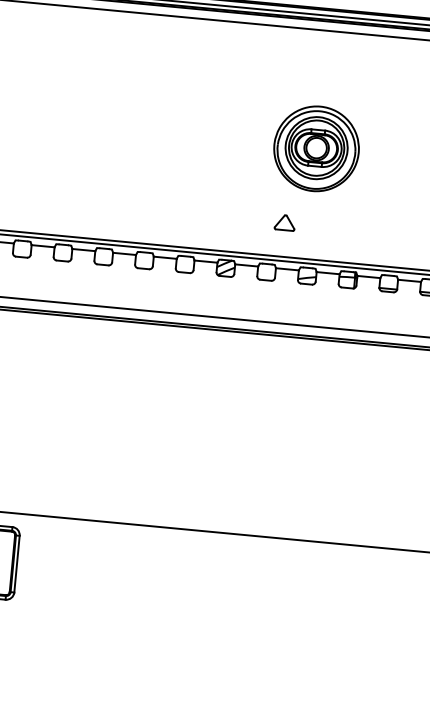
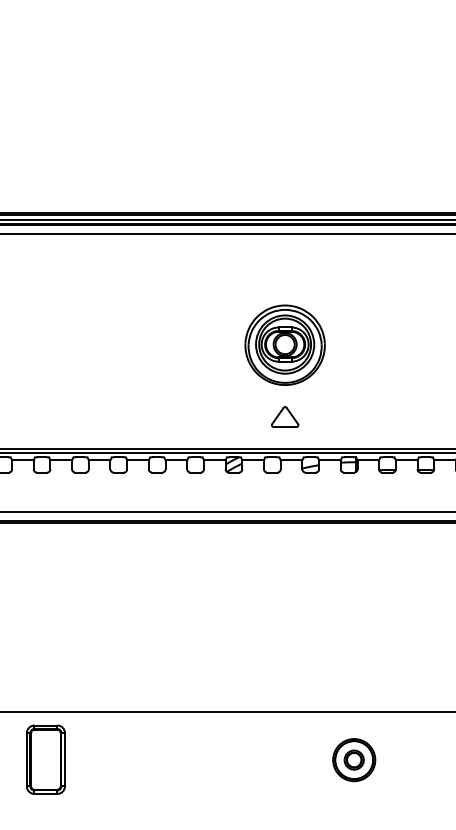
part: (315, 147) -> (284, 344), moved
part: (285, 222) -> (285, 416), size x1.43
part: (324, 594) -> (354, 760), added

